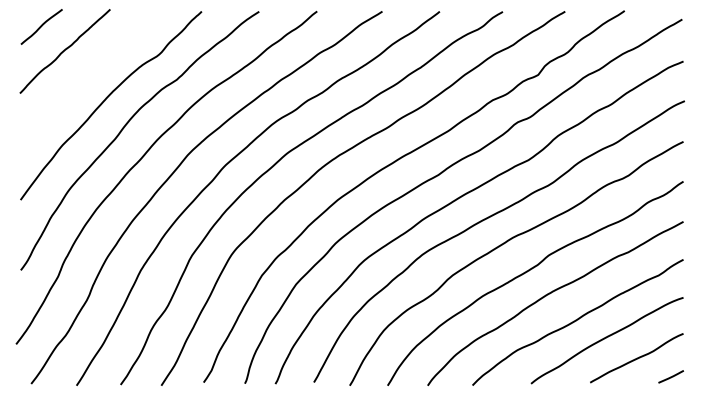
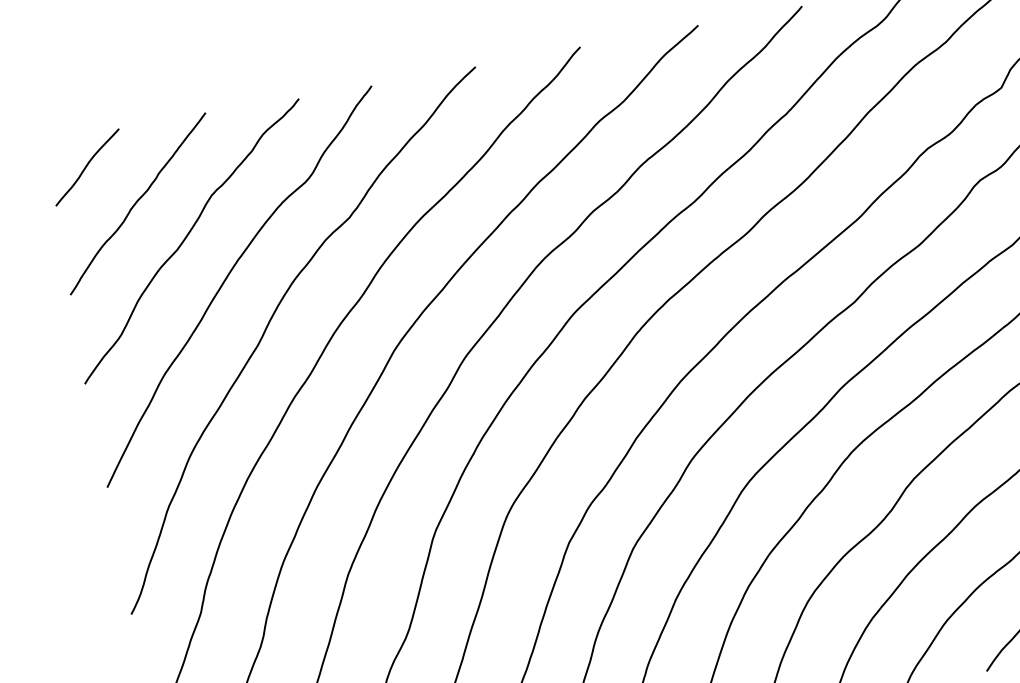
curve: (88, 74) -> (187, 237), added

